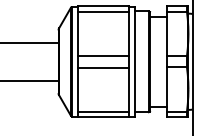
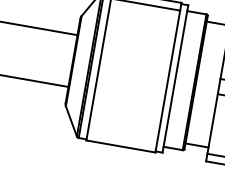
line: (103, 56) -> (134, 64), removed
line: (103, 67) -> (132, 79), removed
line: (103, 111) -> (121, 138), removed

